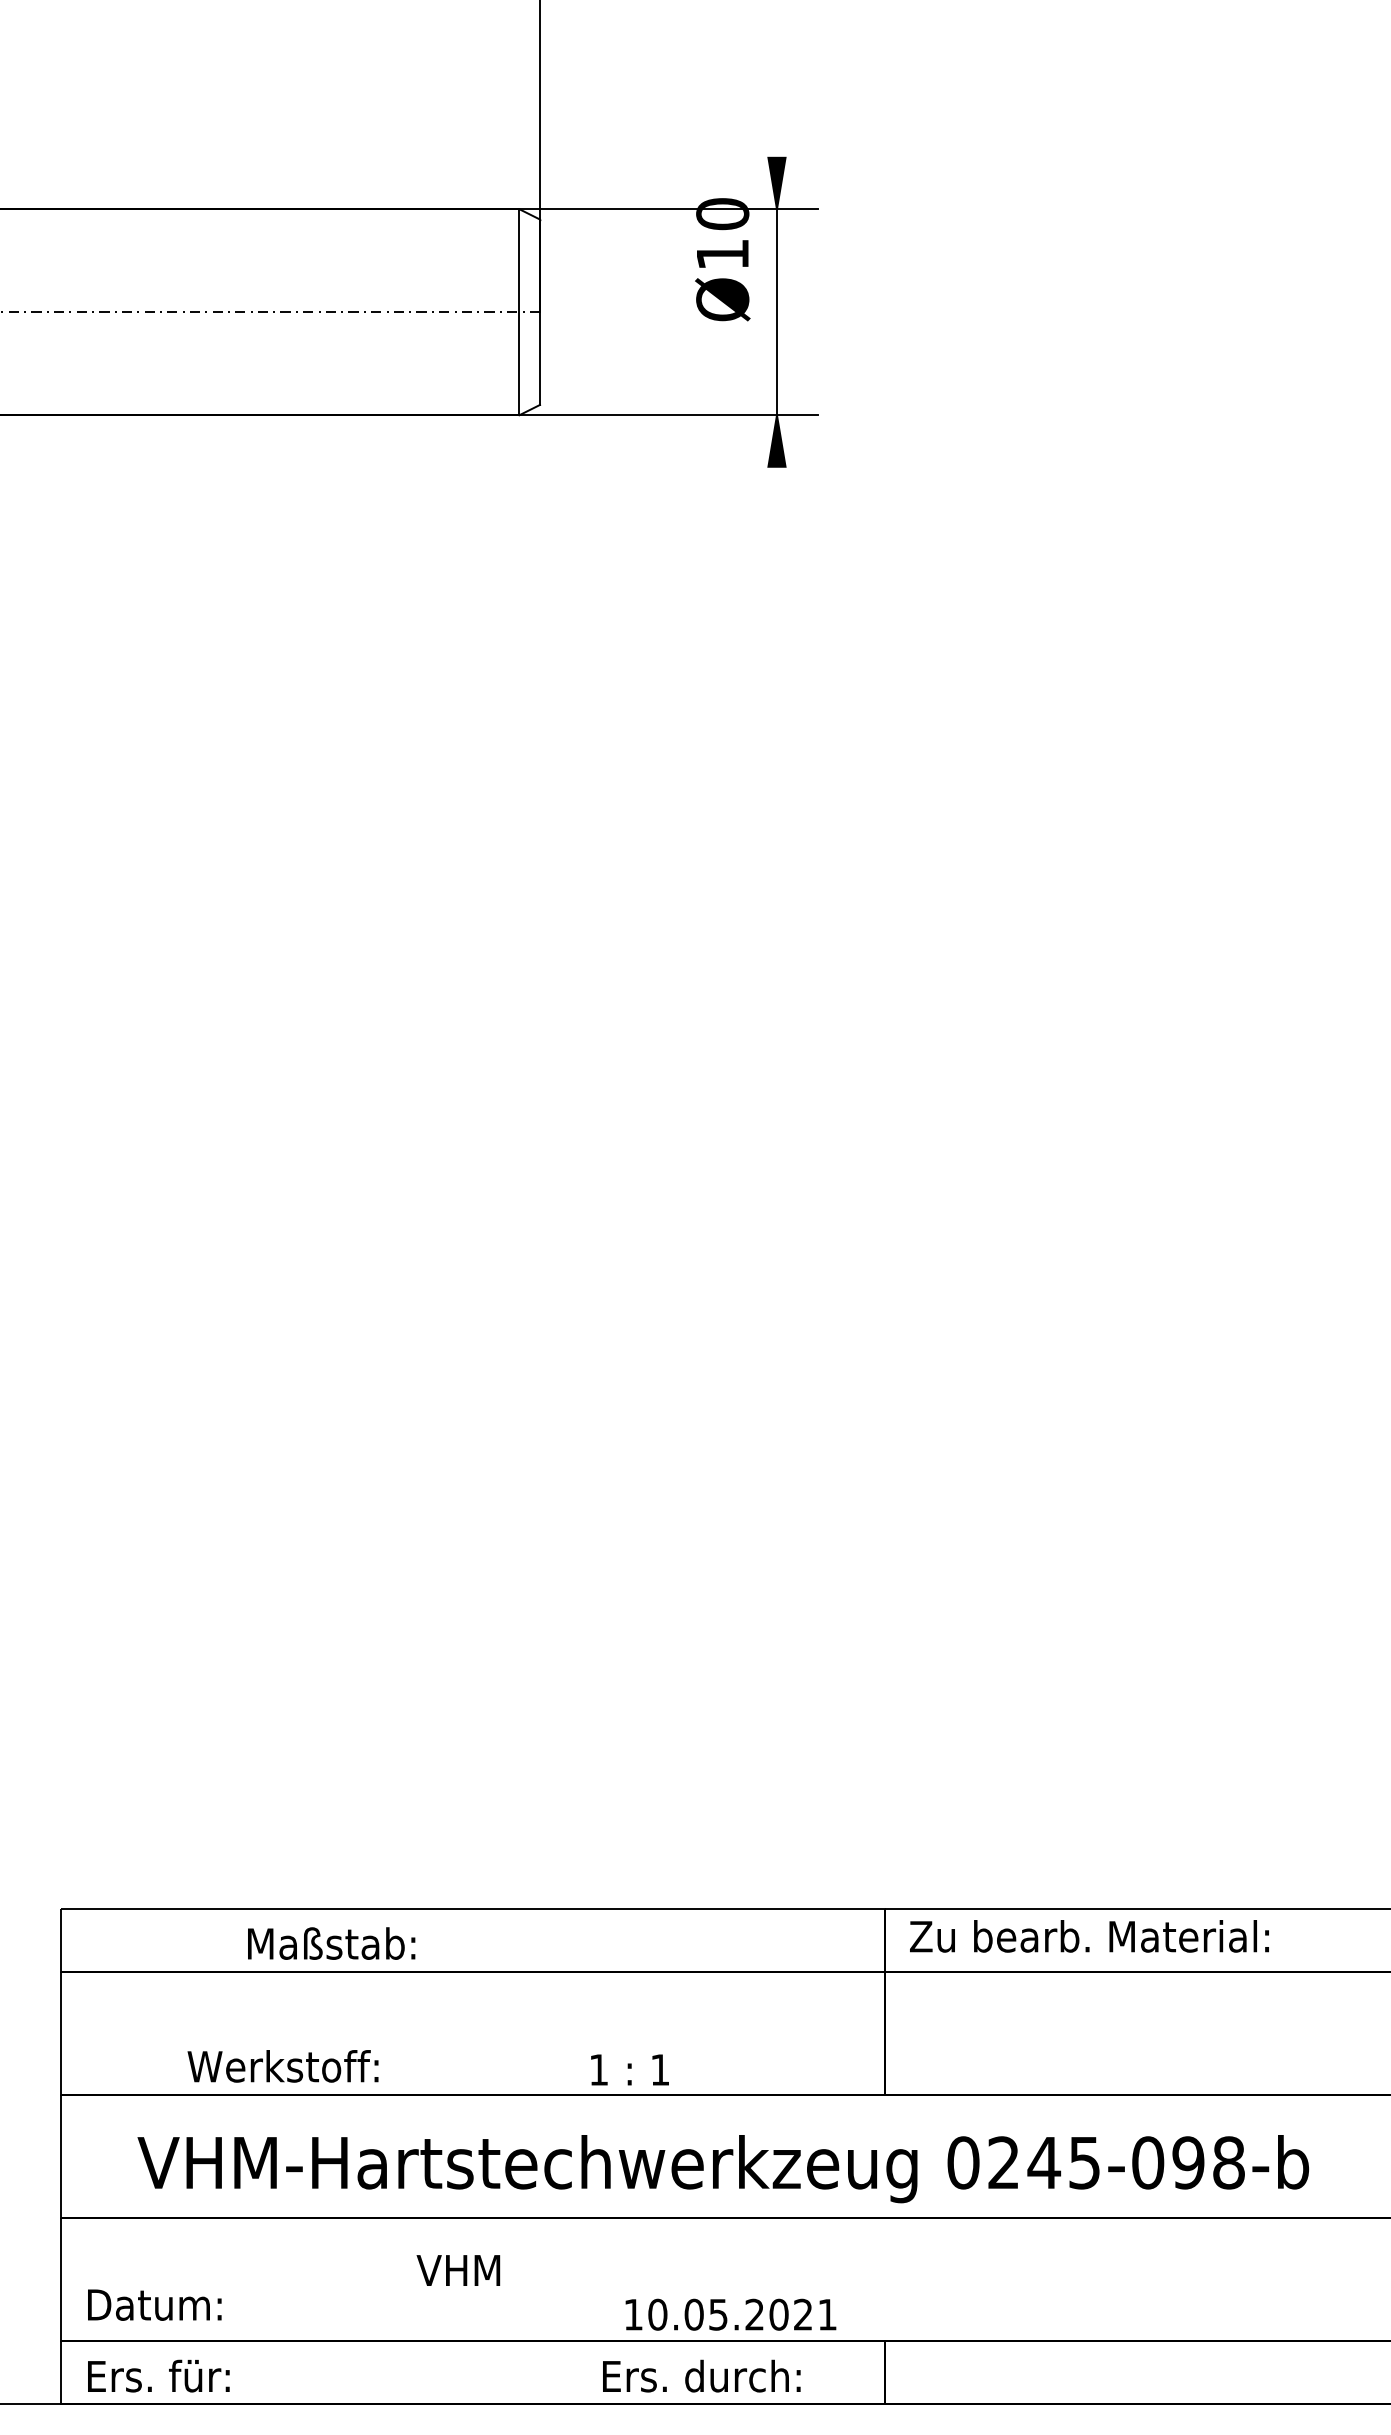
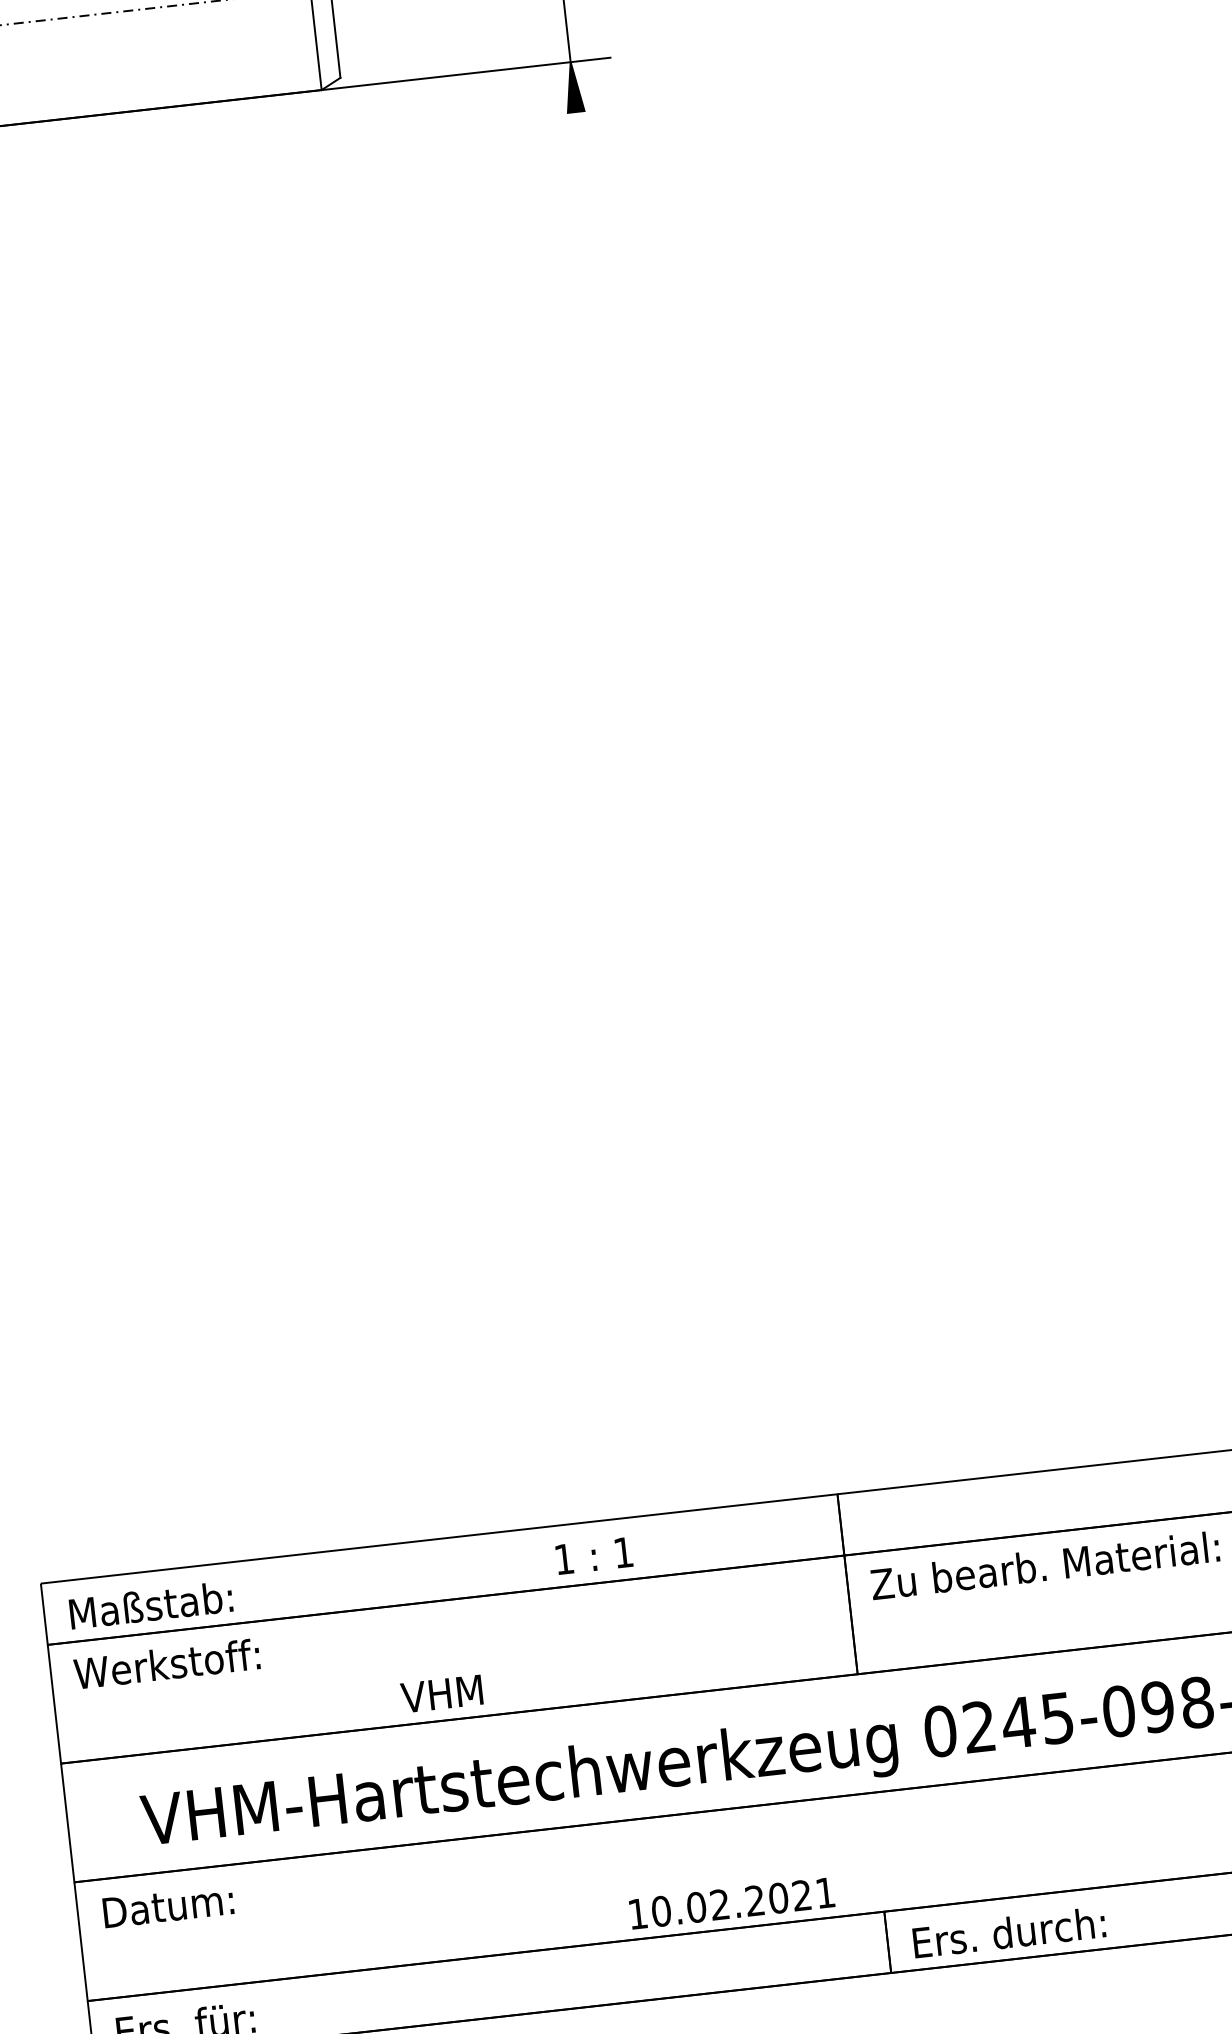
text: (1089, 1936) -> (1045, 1565), moved
text: (331, 1943) -> (151, 1605), moved
text: (282, 2066) -> (166, 1664), moved
text: (629, 2069) -> (593, 1555), moved
text: (458, 2270) -> (441, 1693), moved
text: (154, 2304) -> (168, 1905), moved
text: (718, 2314) -> (720, 1904), 10.05.2021 -> 10.02.2021
text: (701, 2375) -> (1008, 1931), moved

